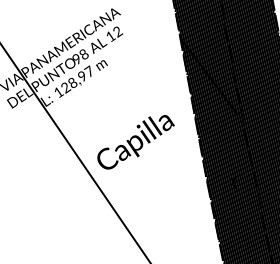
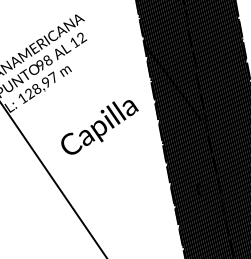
text: (135, 142) -> (99, 127), moved

